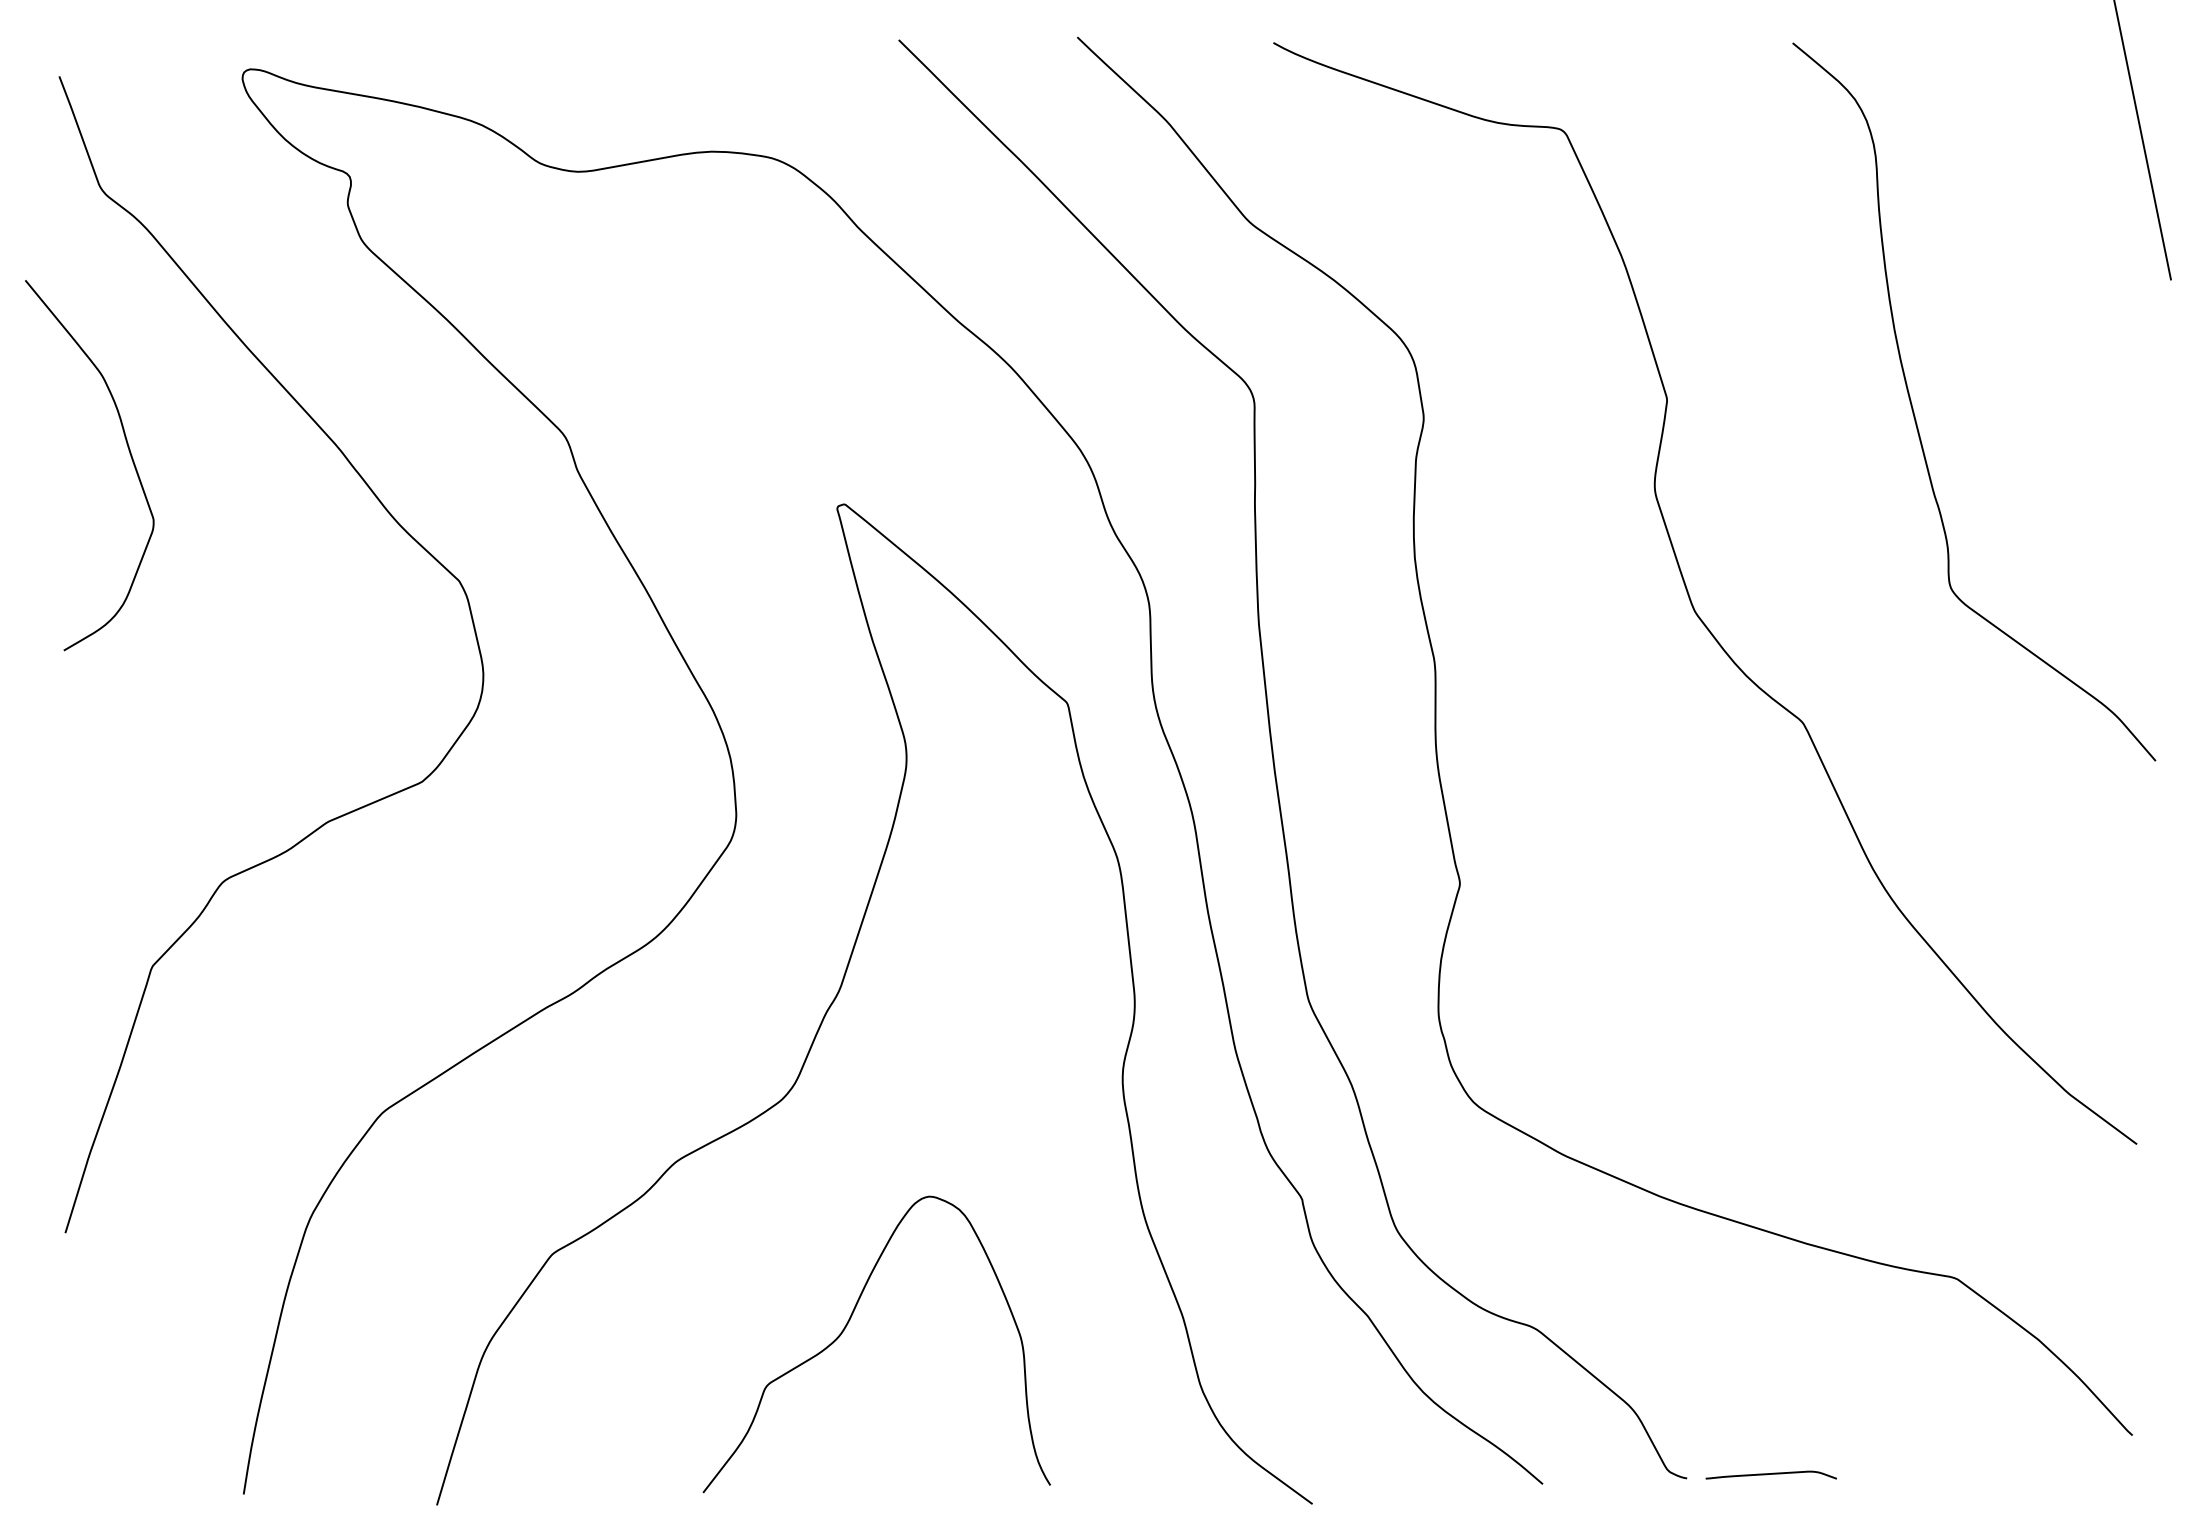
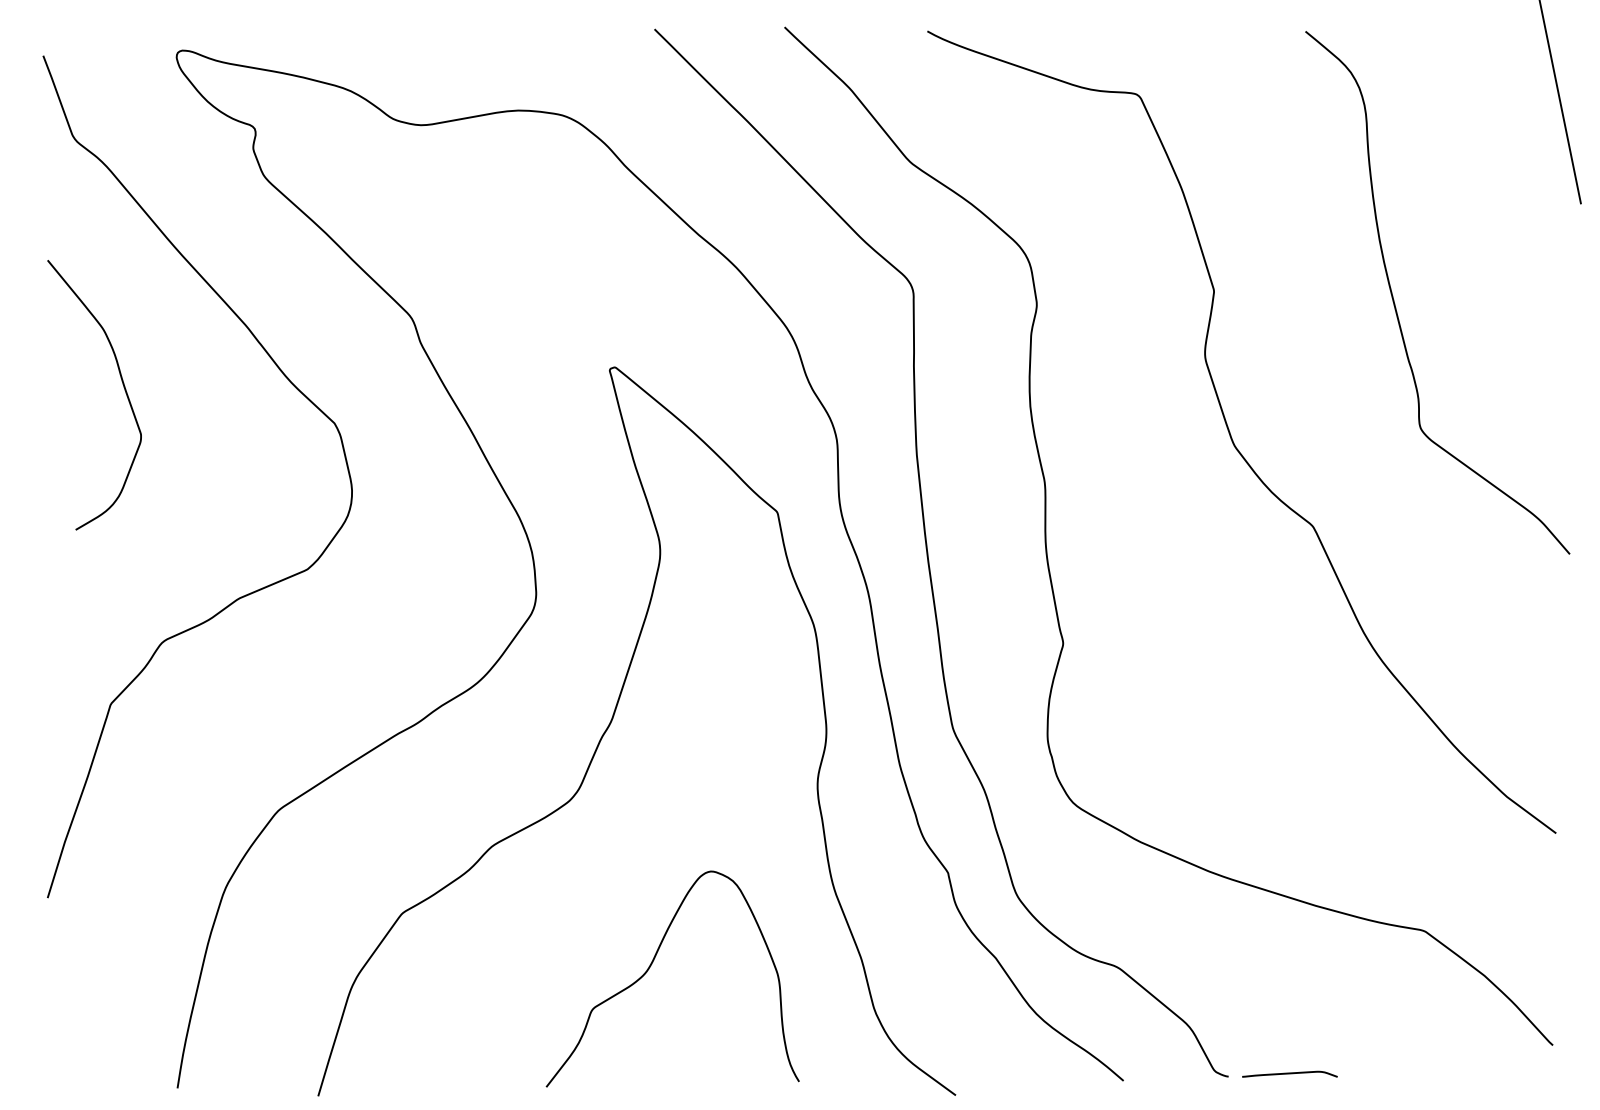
curve: (129, 453) -> (123, 386), moved
curve: (845, 1329) -> (649, 968), moved

